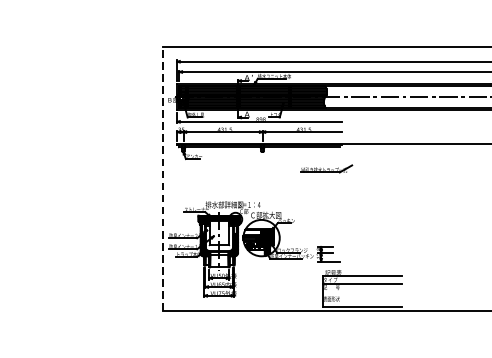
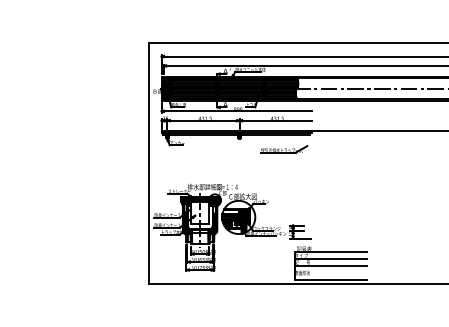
part: (327, 169) -> (284, 149), moved
line: (162, 179) -> (148, 163), dashed -> solid
line: (362, 290) -> (330, 265), added

